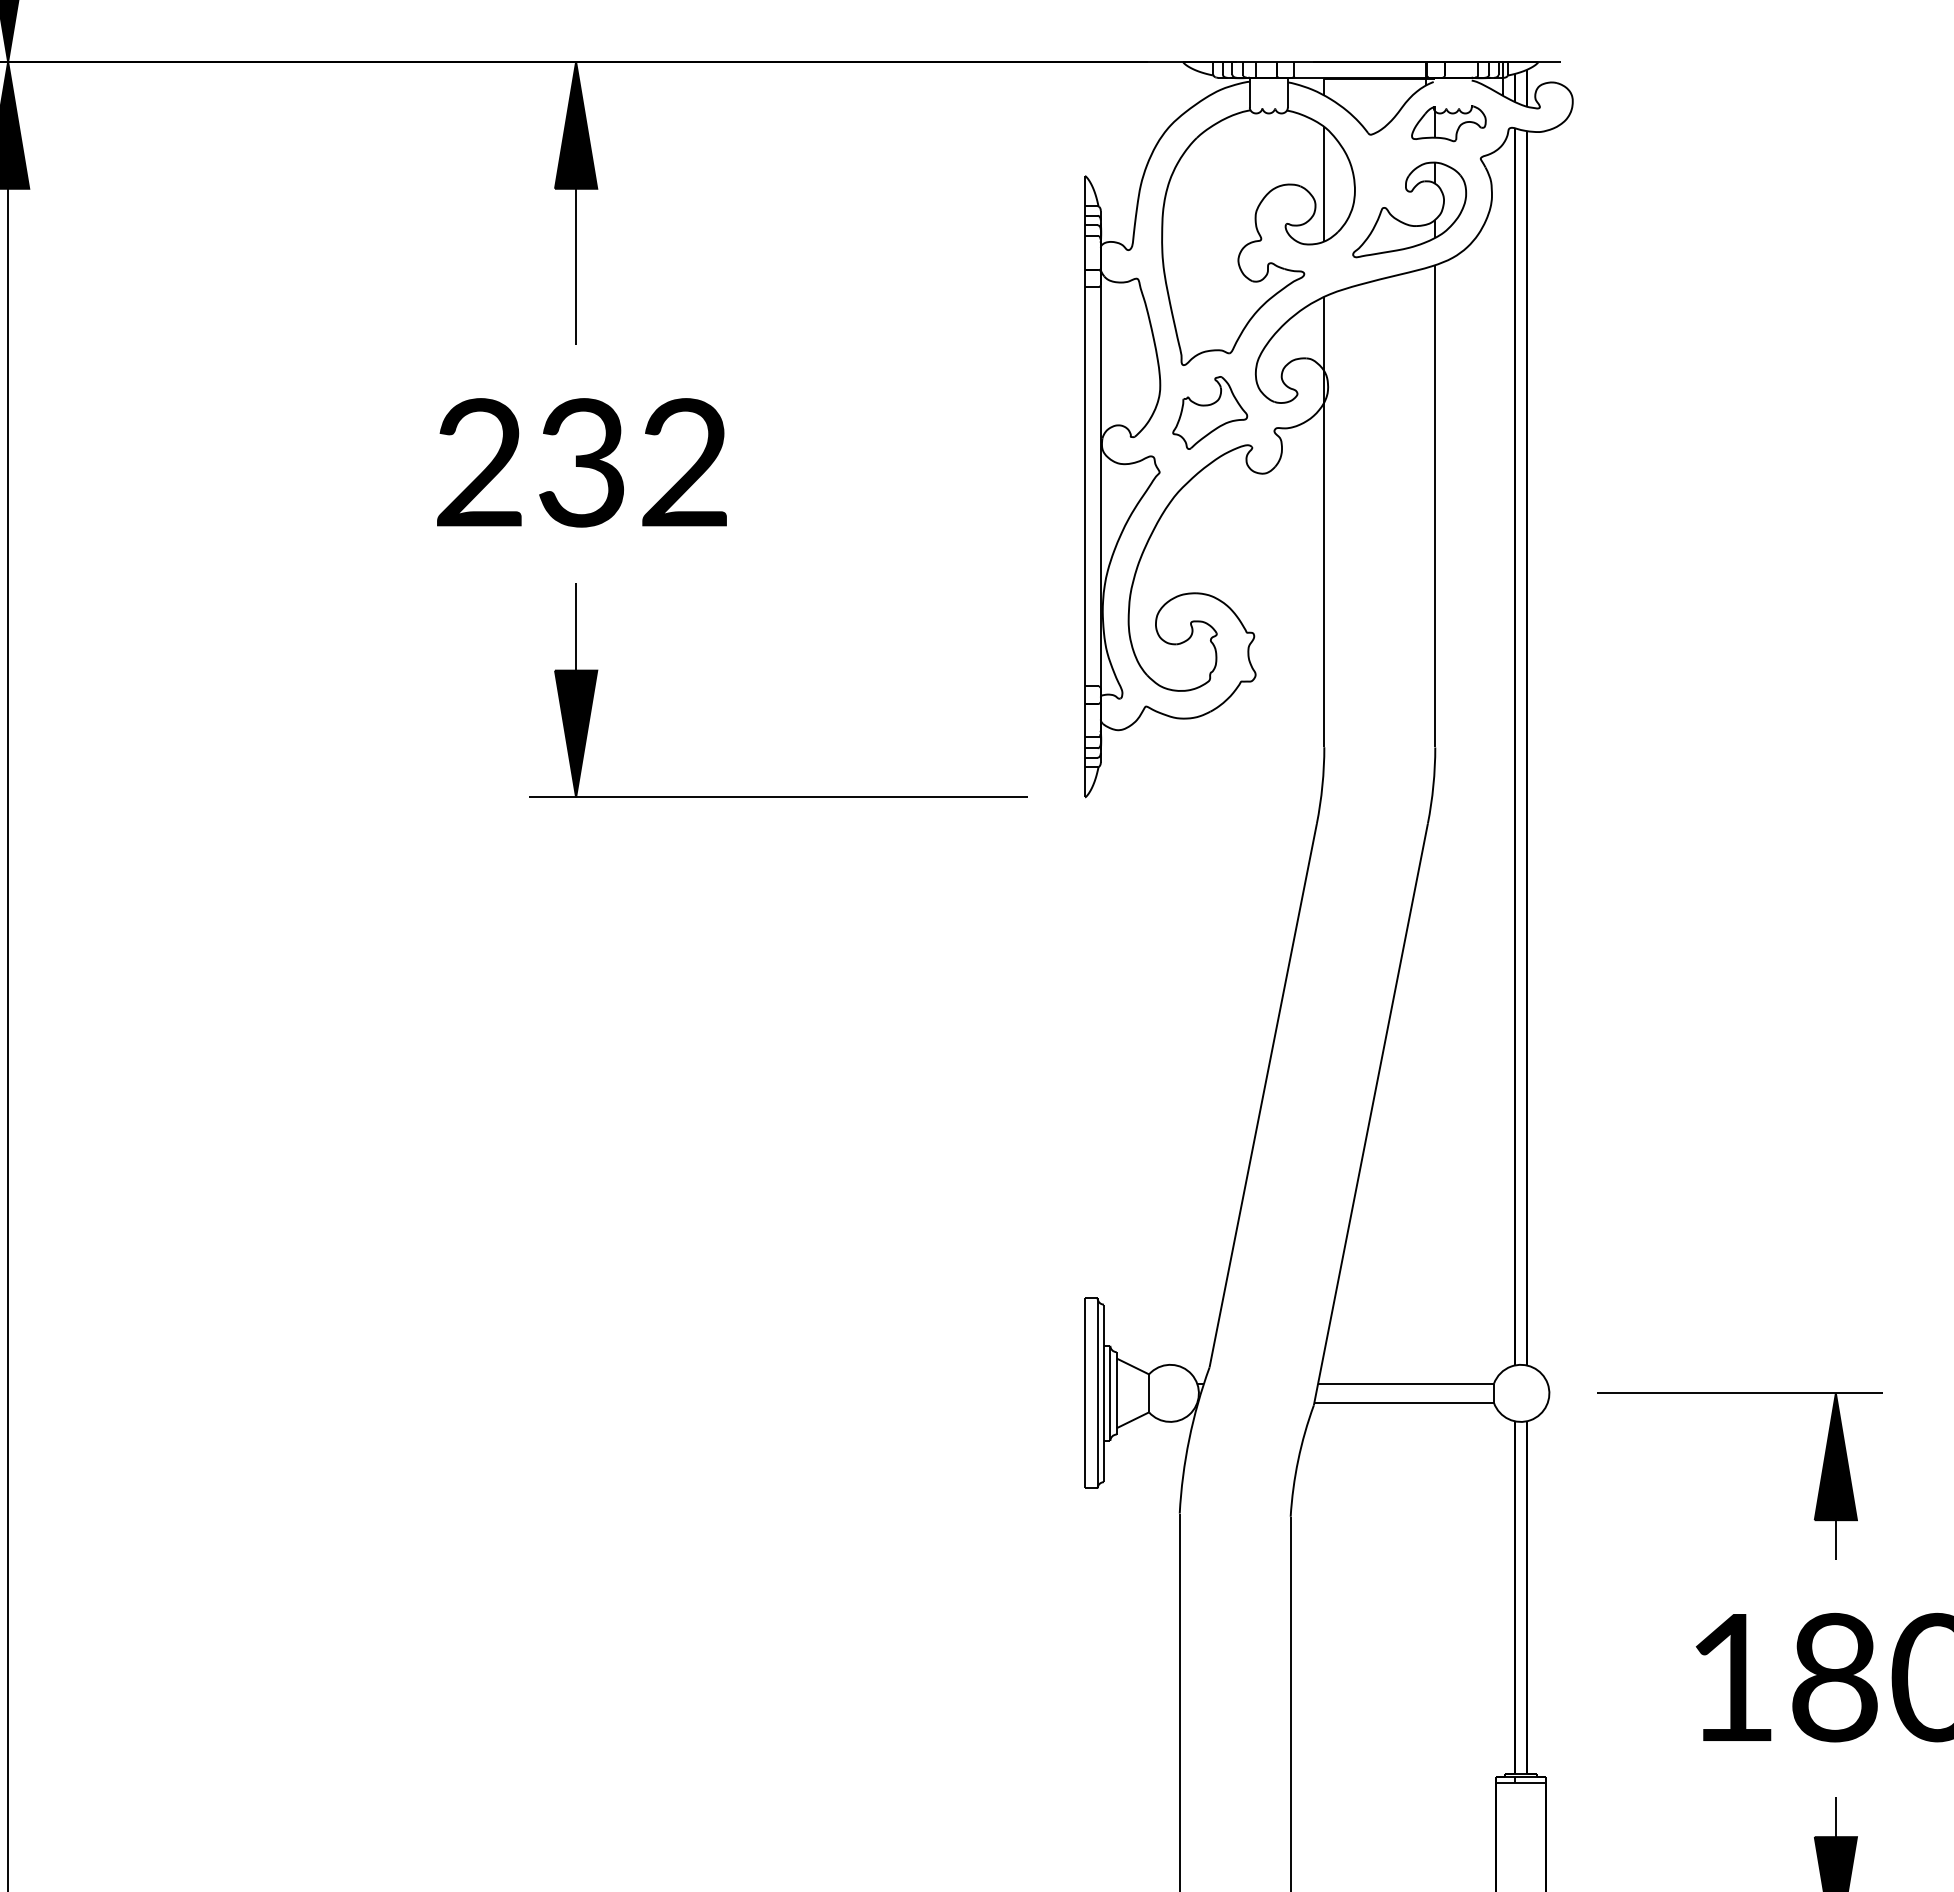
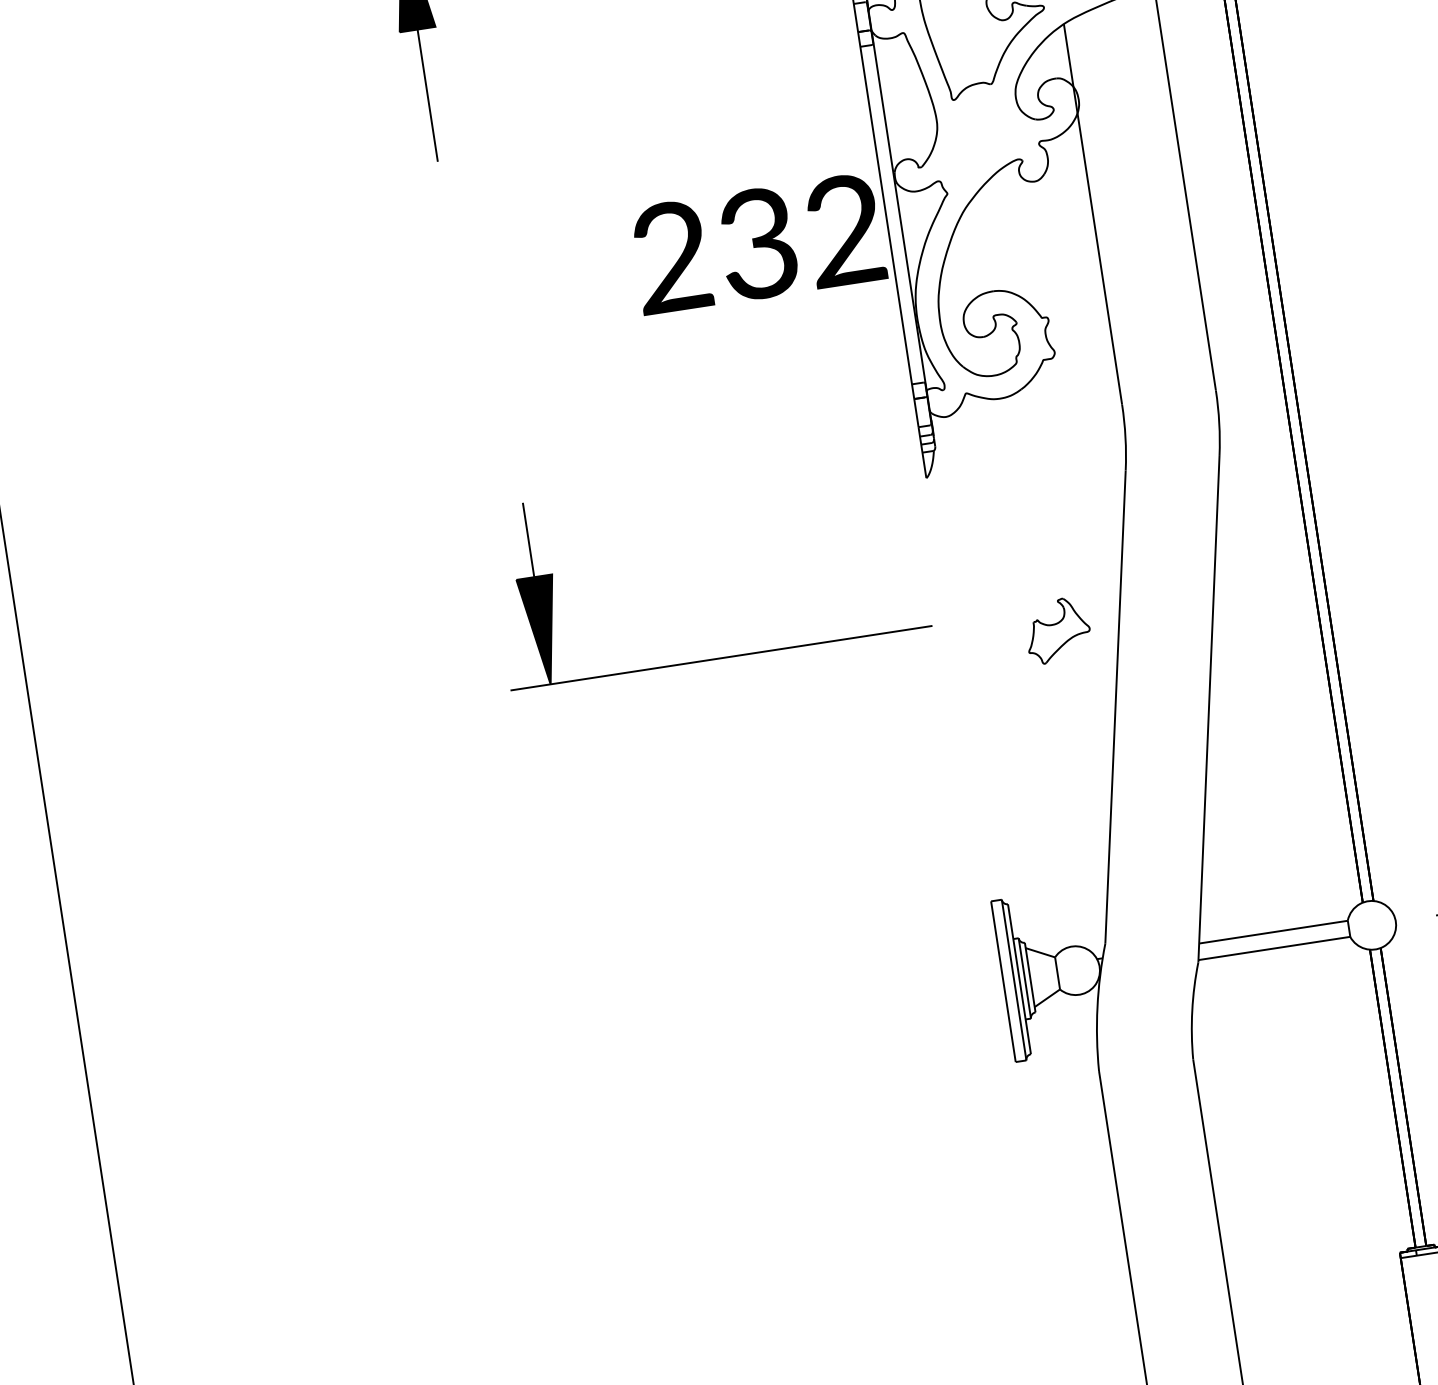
part: (1210, 412) -> (1058, 630), moved
text: (581, 462) -> (757, 243), moved
part: (778, 796) -> (721, 657), moved

